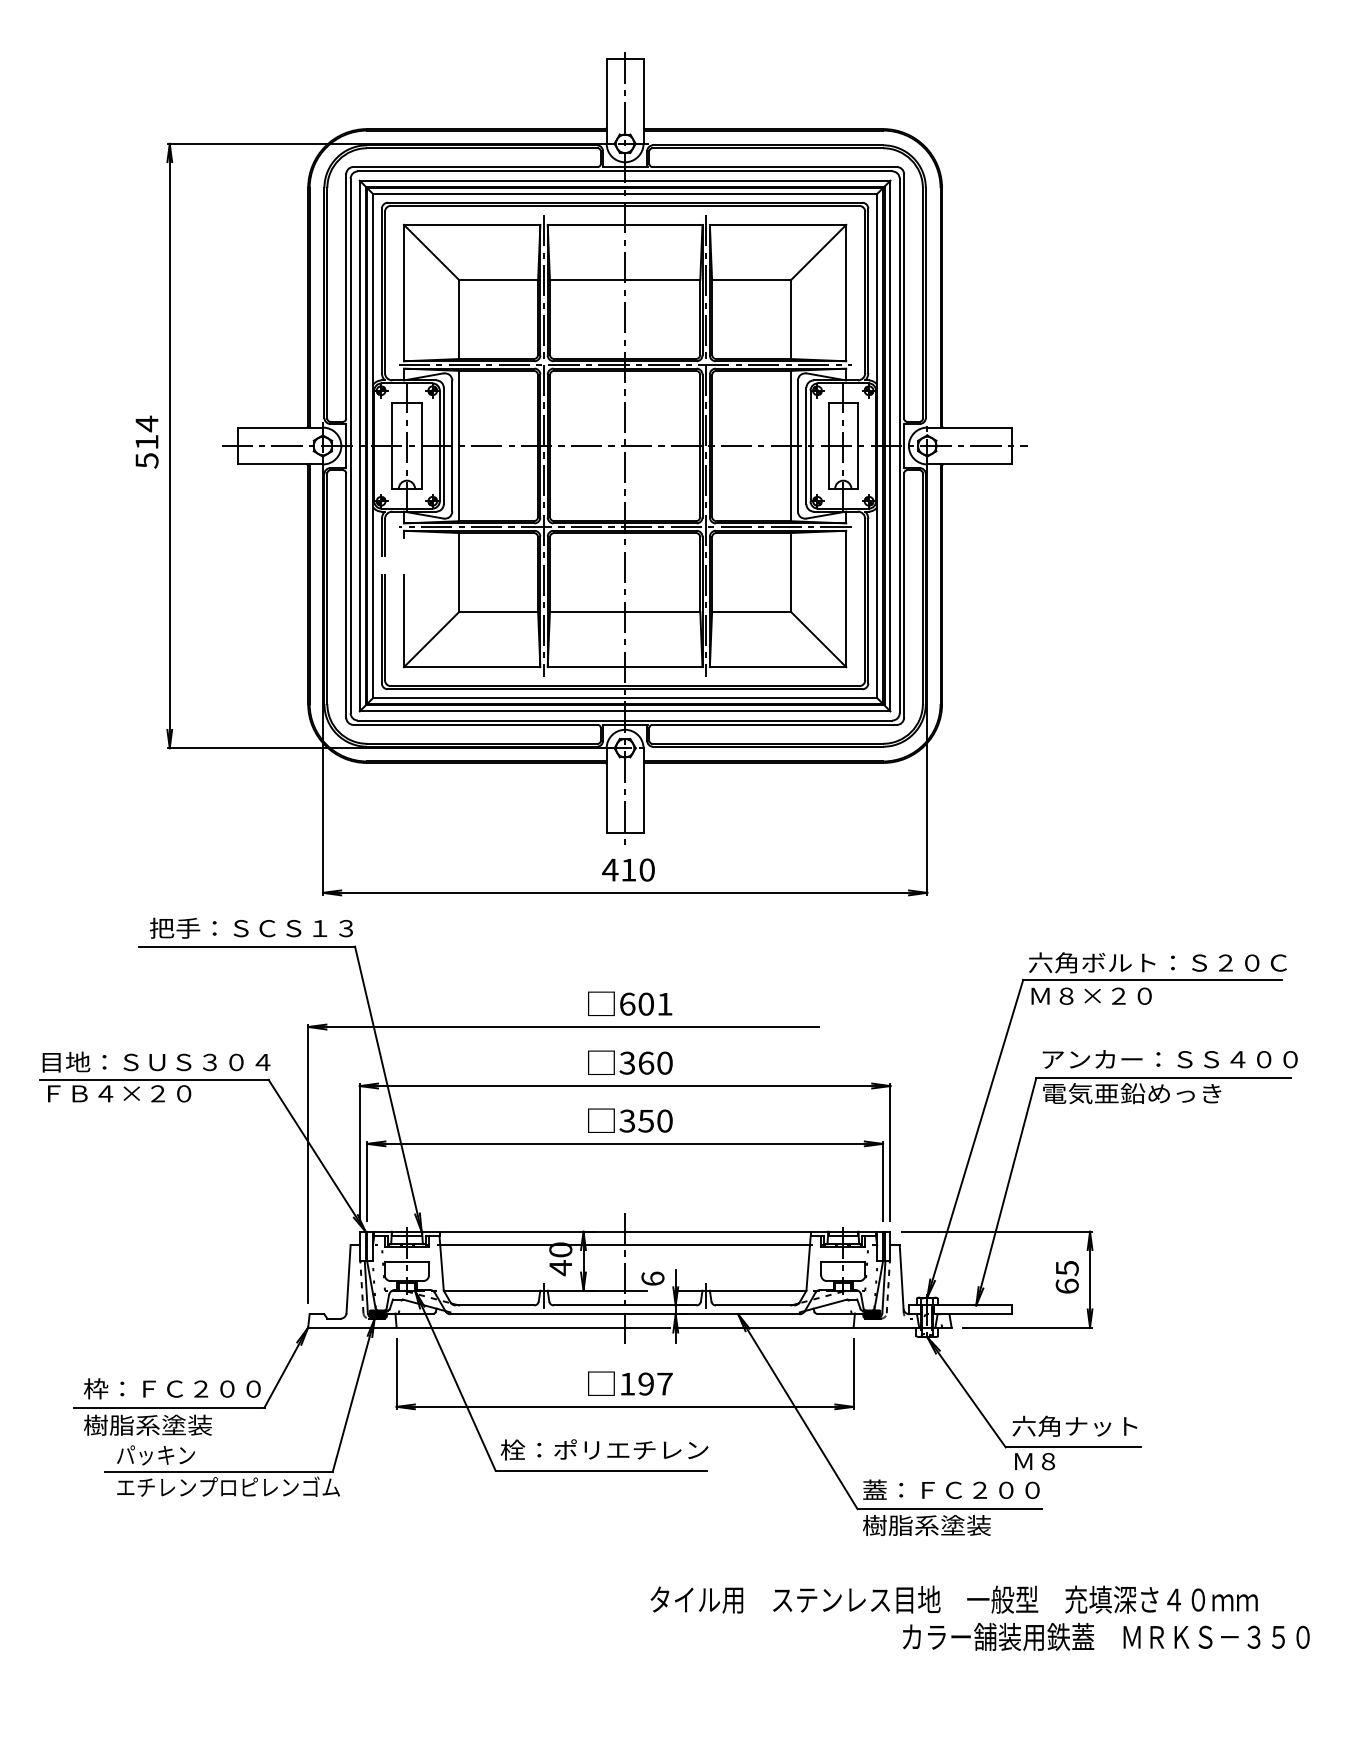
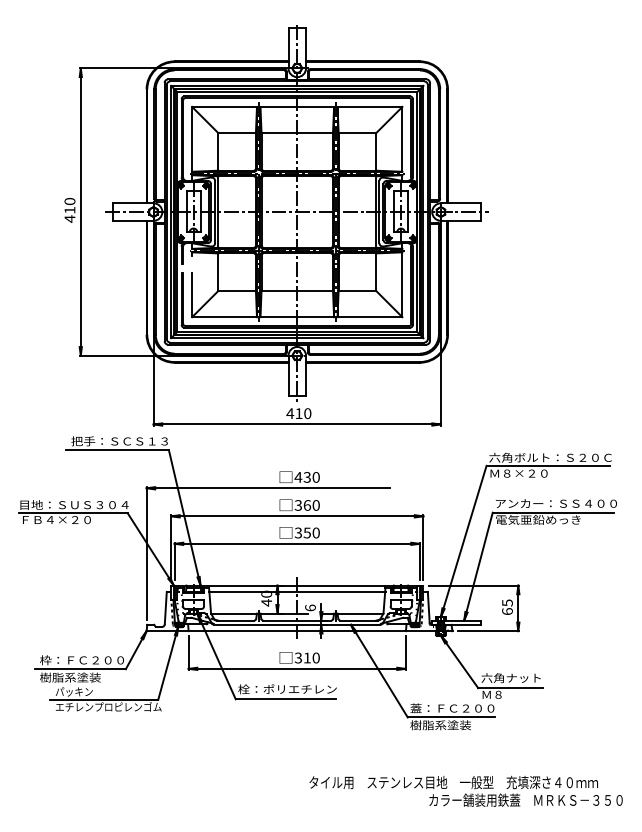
text: (145, 440) -> (69, 209), 514 -> 410
text: (644, 1004) -> (306, 477), 601 -> 430
text: (644, 1382) -> (306, 657), 197 -> 310
text: (978, 1616) -> (465, 790), moved

